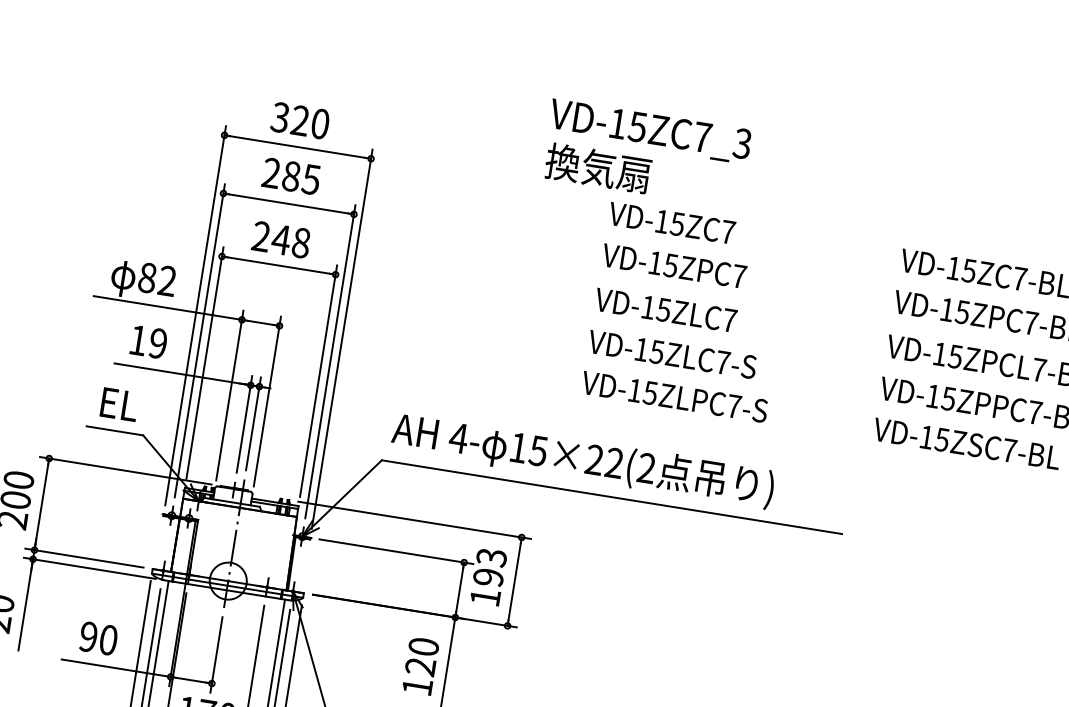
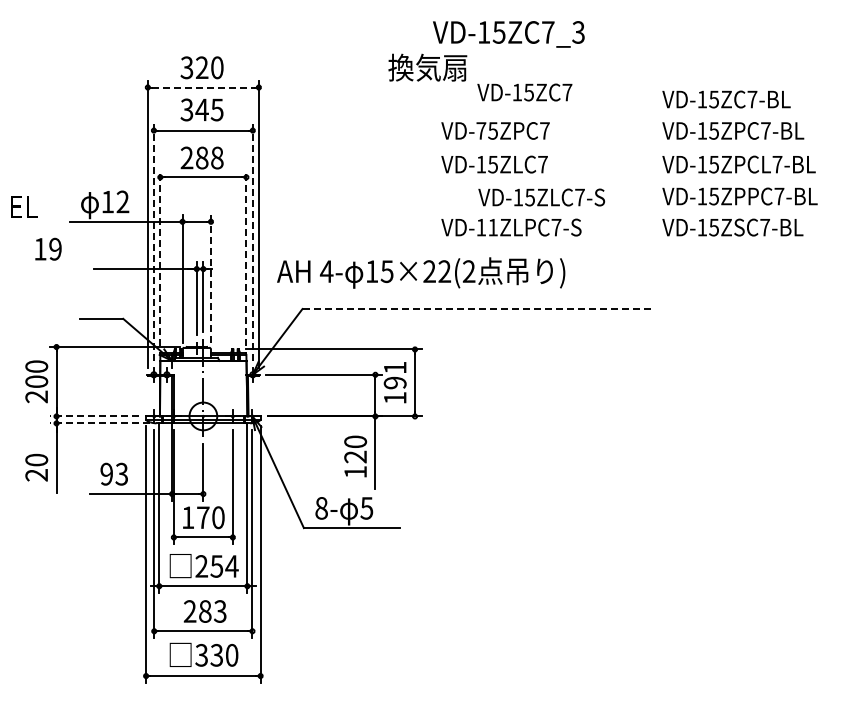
text: (649, 131) -> (508, 34), moved
line: (297, 147) -> (203, 87), solid -> dashed
text: (281, 174) -> (194, 109), 285 -> 345
text: (671, 223) -> (524, 92), moved
text: (280, 239) -> (201, 157), 248 -> 288
text: (655, 262) -> (481, 130), VD-15ZPC7 -> VD-75ZPC7
text: (147, 277) -> (107, 201), 82 -> 12
text: (149, 341) -> (48, 248), moved
line: (199, 341) -> (153, 242), solid -> dashed
text: (672, 354) -> (541, 197), moved
line: (329, 361) -> (252, 242), solid -> dashed
line: (205, 363) -> (160, 258), solid -> dashed
line: (318, 381) -> (246, 258), solid -> dashed
text: (649, 392) -> (492, 227), VD-15ZLPC7-S -> VD-11ZLPC7-S
line: (268, 400) -> (211, 278), solid -> dashed
text: (120, 404) -> (24, 206), moved
text: (583, 459) -> (421, 272), moved
line: (611, 497) -> (476, 309), solid -> dashed
text: (490, 556) -> (394, 367), 193 -> 191
line: (84, 558) -> (94, 416), solid -> dashed
line: (89, 568) -> (99, 423), solid -> dashed
text: (108, 639) -> (121, 473), 90 -> 93

